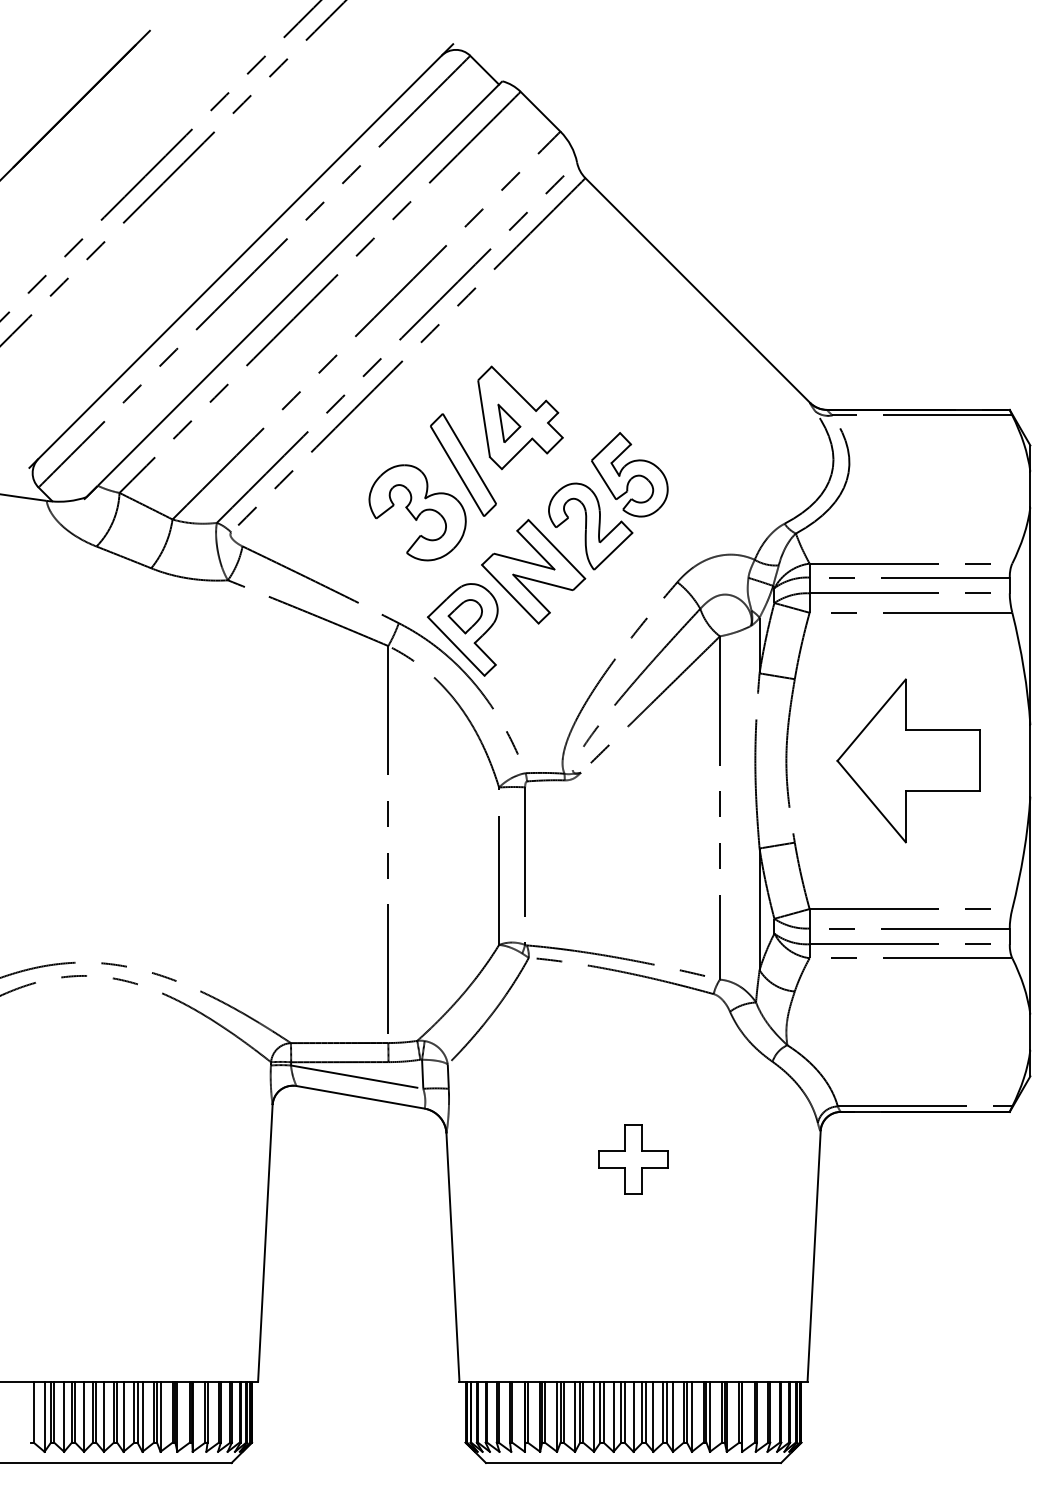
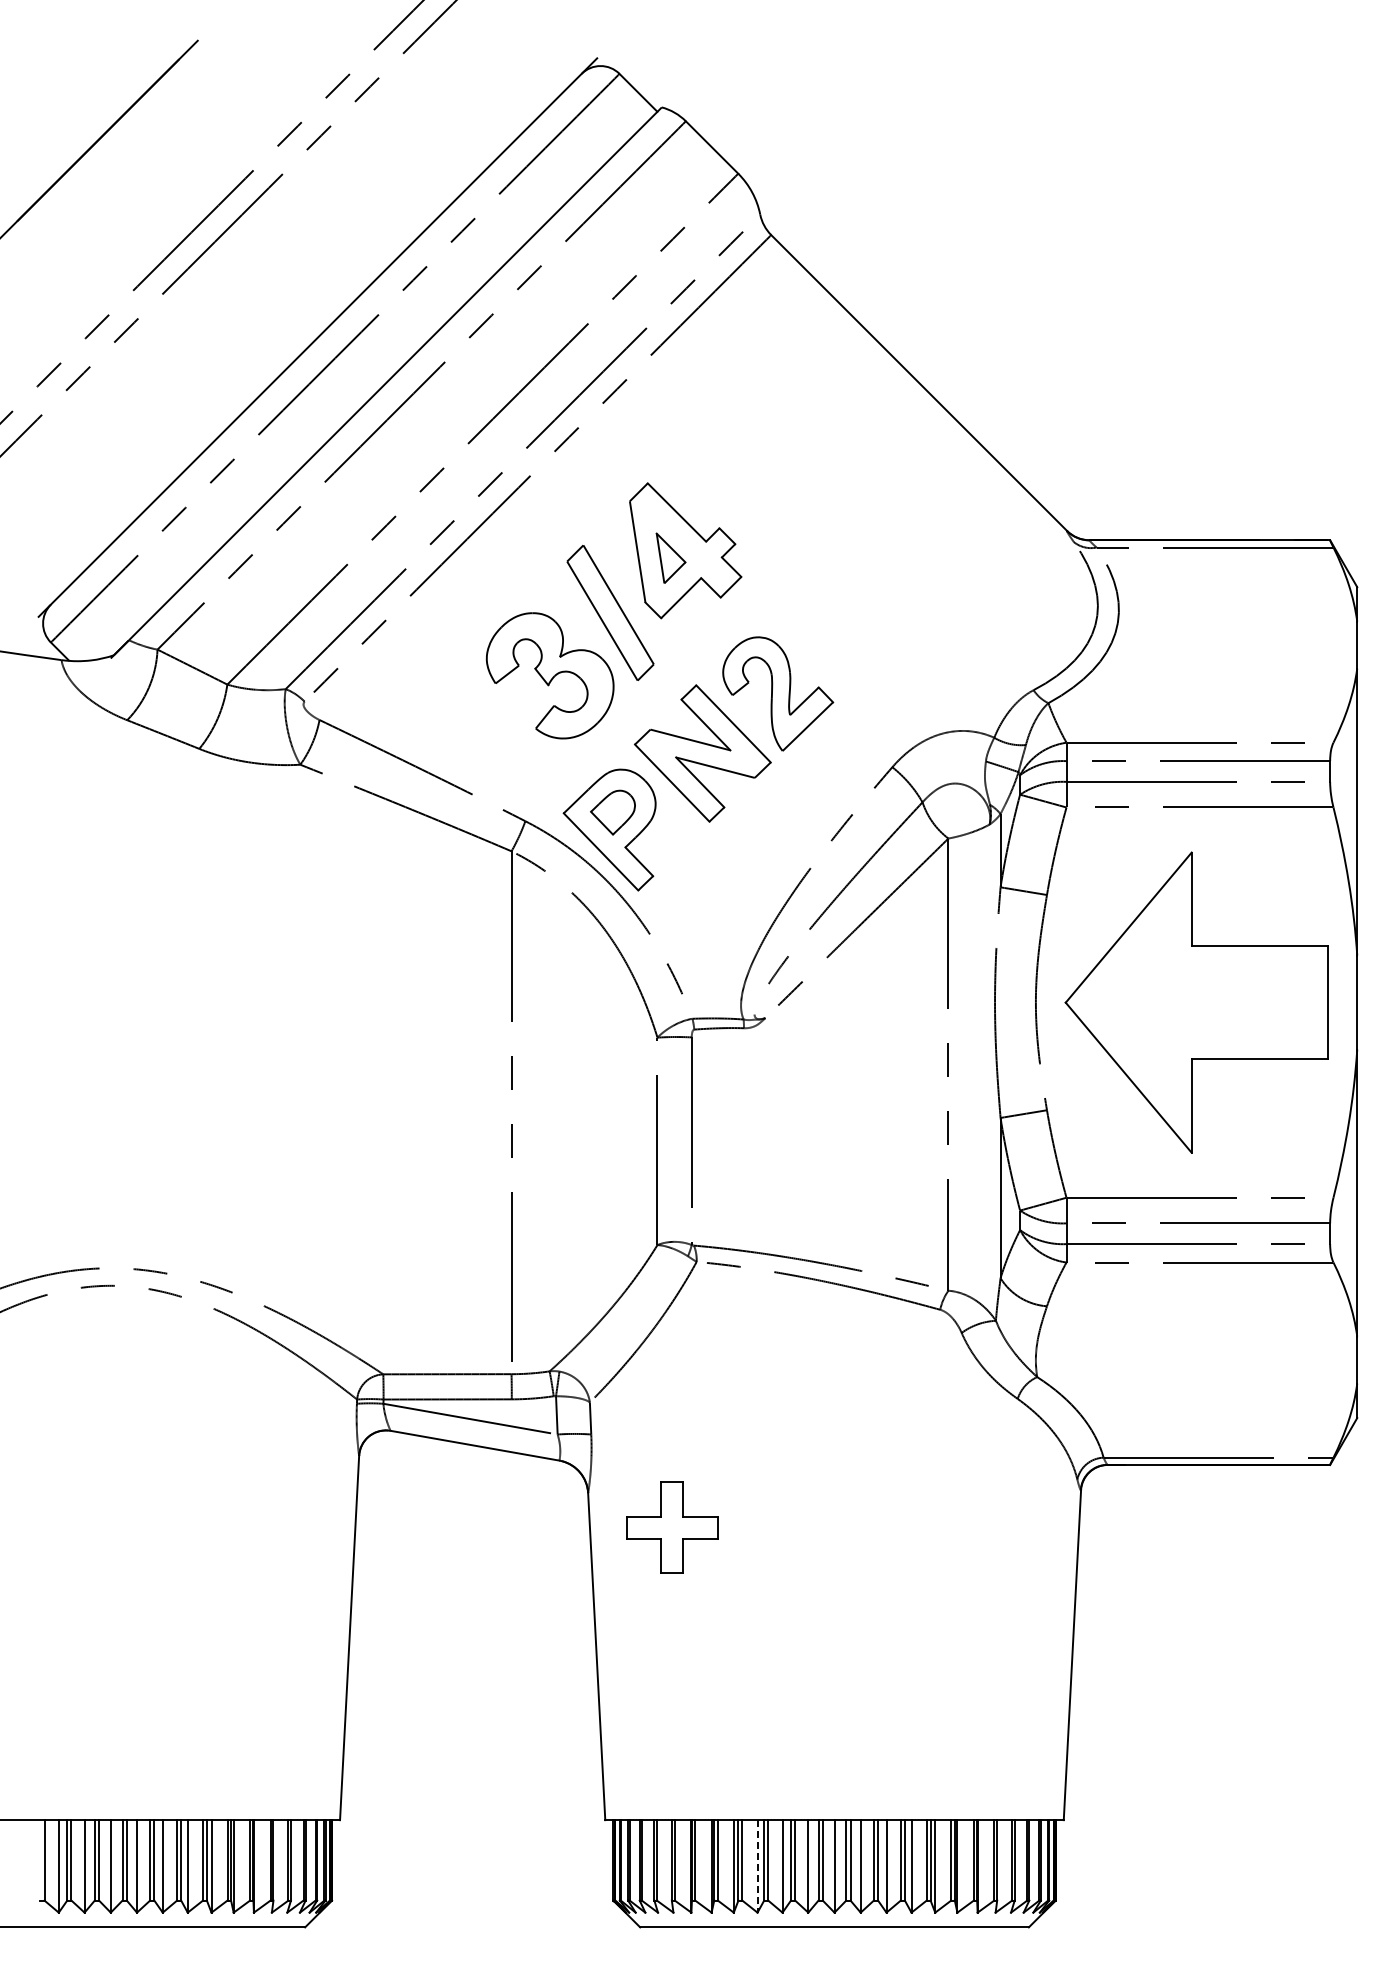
part: (629, 474) -> (829, 625), removed
part: (908, 760) -> (1196, 1002), size x1.4
part: (633, 1159) -> (672, 1527), moved
line: (575, 1416) -> (757, 1866), solid -> dashed

